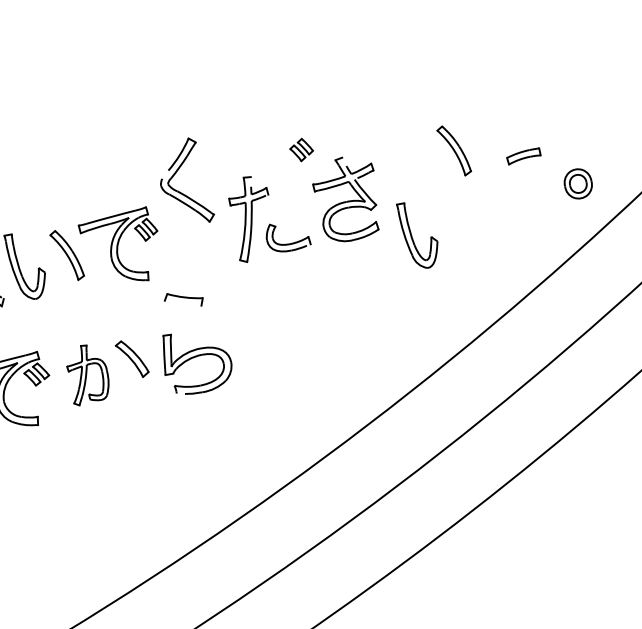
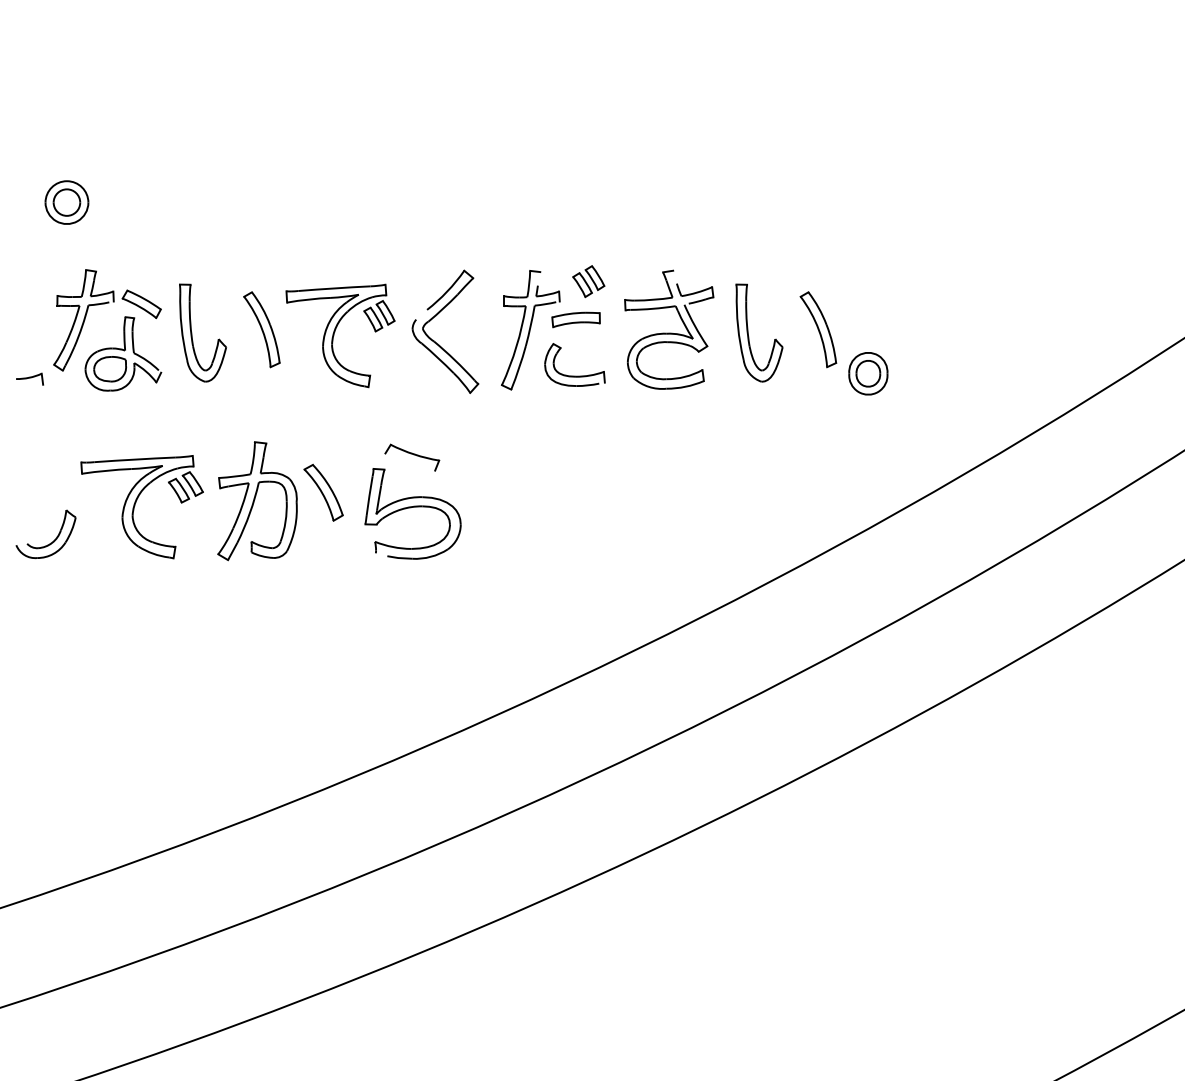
part: (301, 150) -> (588, 281), moved
part: (454, 150) -> (818, 329), moved
part: (523, 156) -> (575, 319), moved
part: (578, 183) -> (868, 373), moved
part: (178, 191) -> (435, 341), moved
part: (413, 238) -> (749, 336), moved
part: (184, 299) -> (412, 457), moved
part: (87, 374) -> (257, 501), size x1.43

